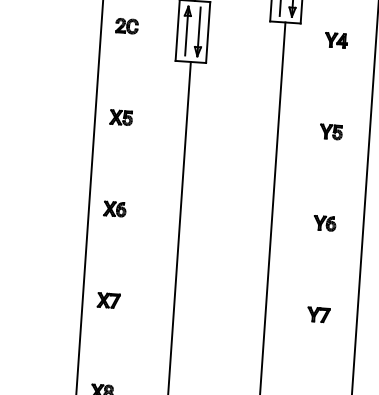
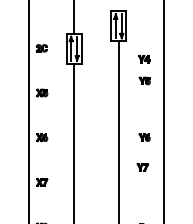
part: (336, 40) -> (144, 59), moved
part: (330, 130) -> (144, 80), moved
part: (318, 315) -> (142, 167), moved

